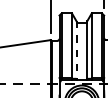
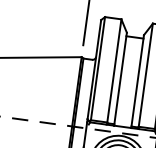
line: (76, 50) -> (120, 79), dashed -> solid

